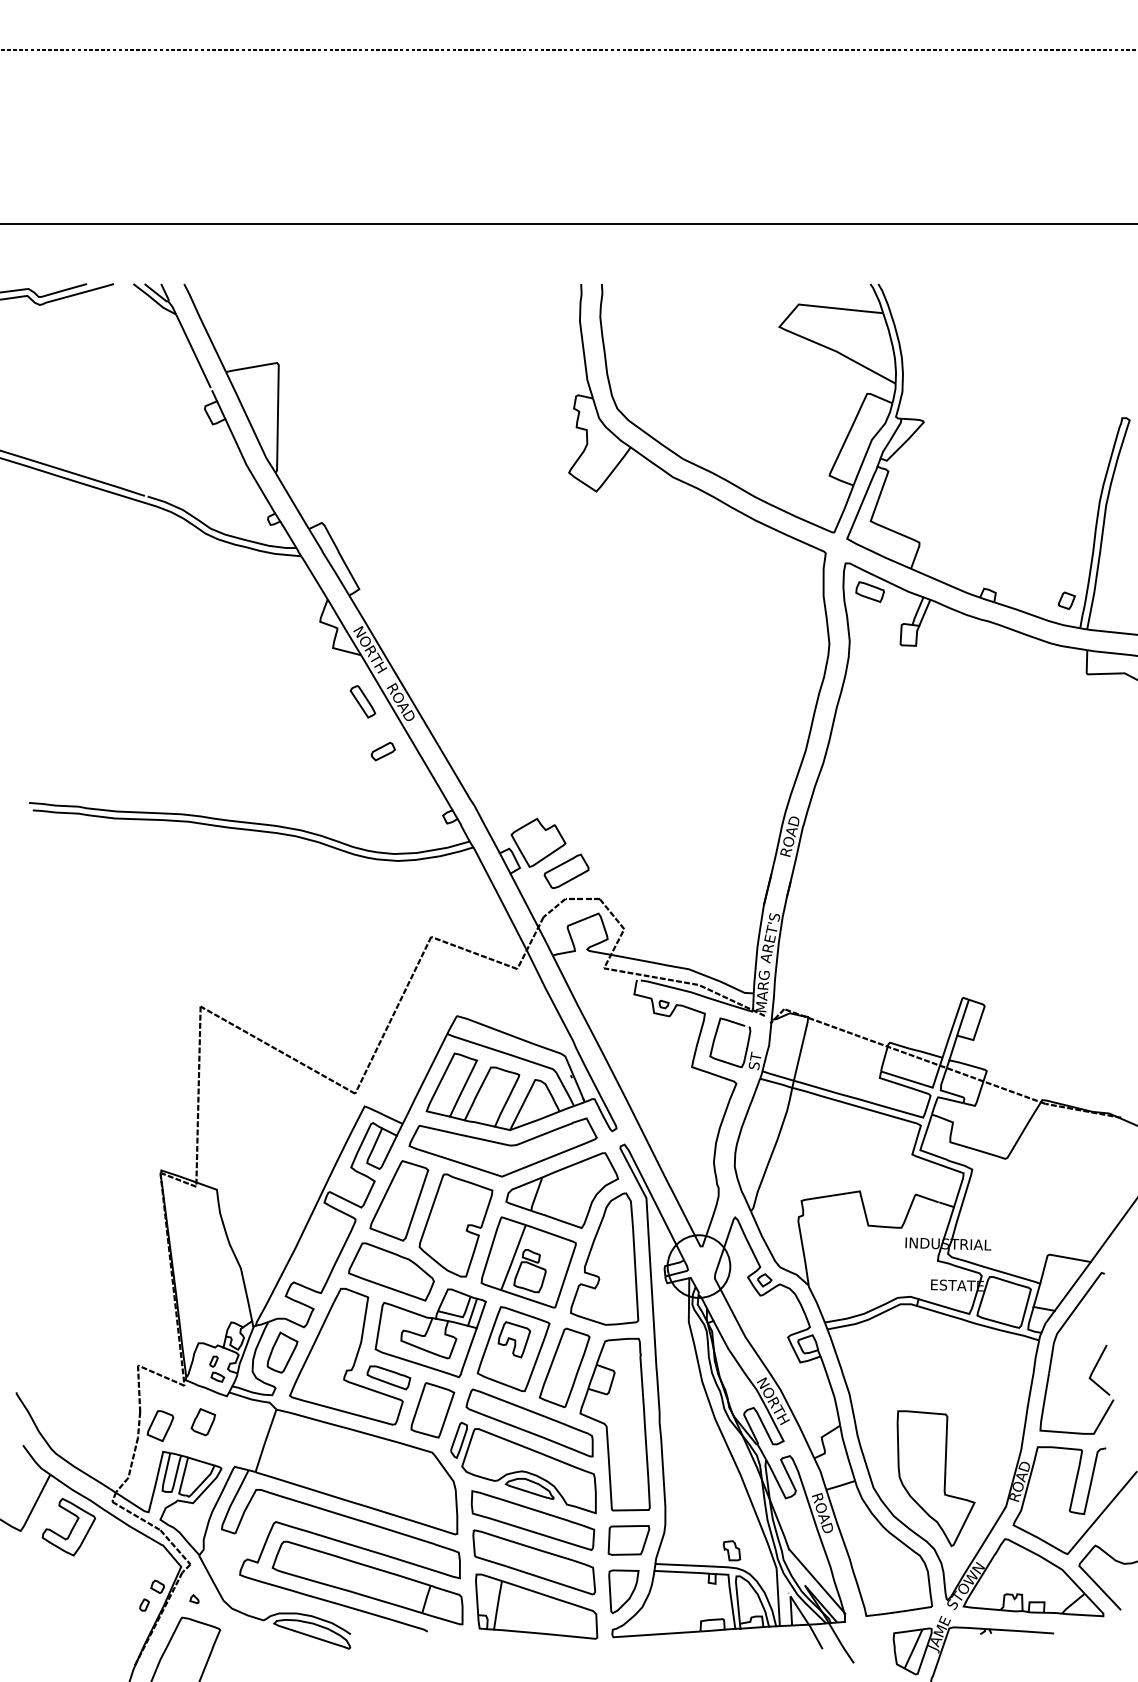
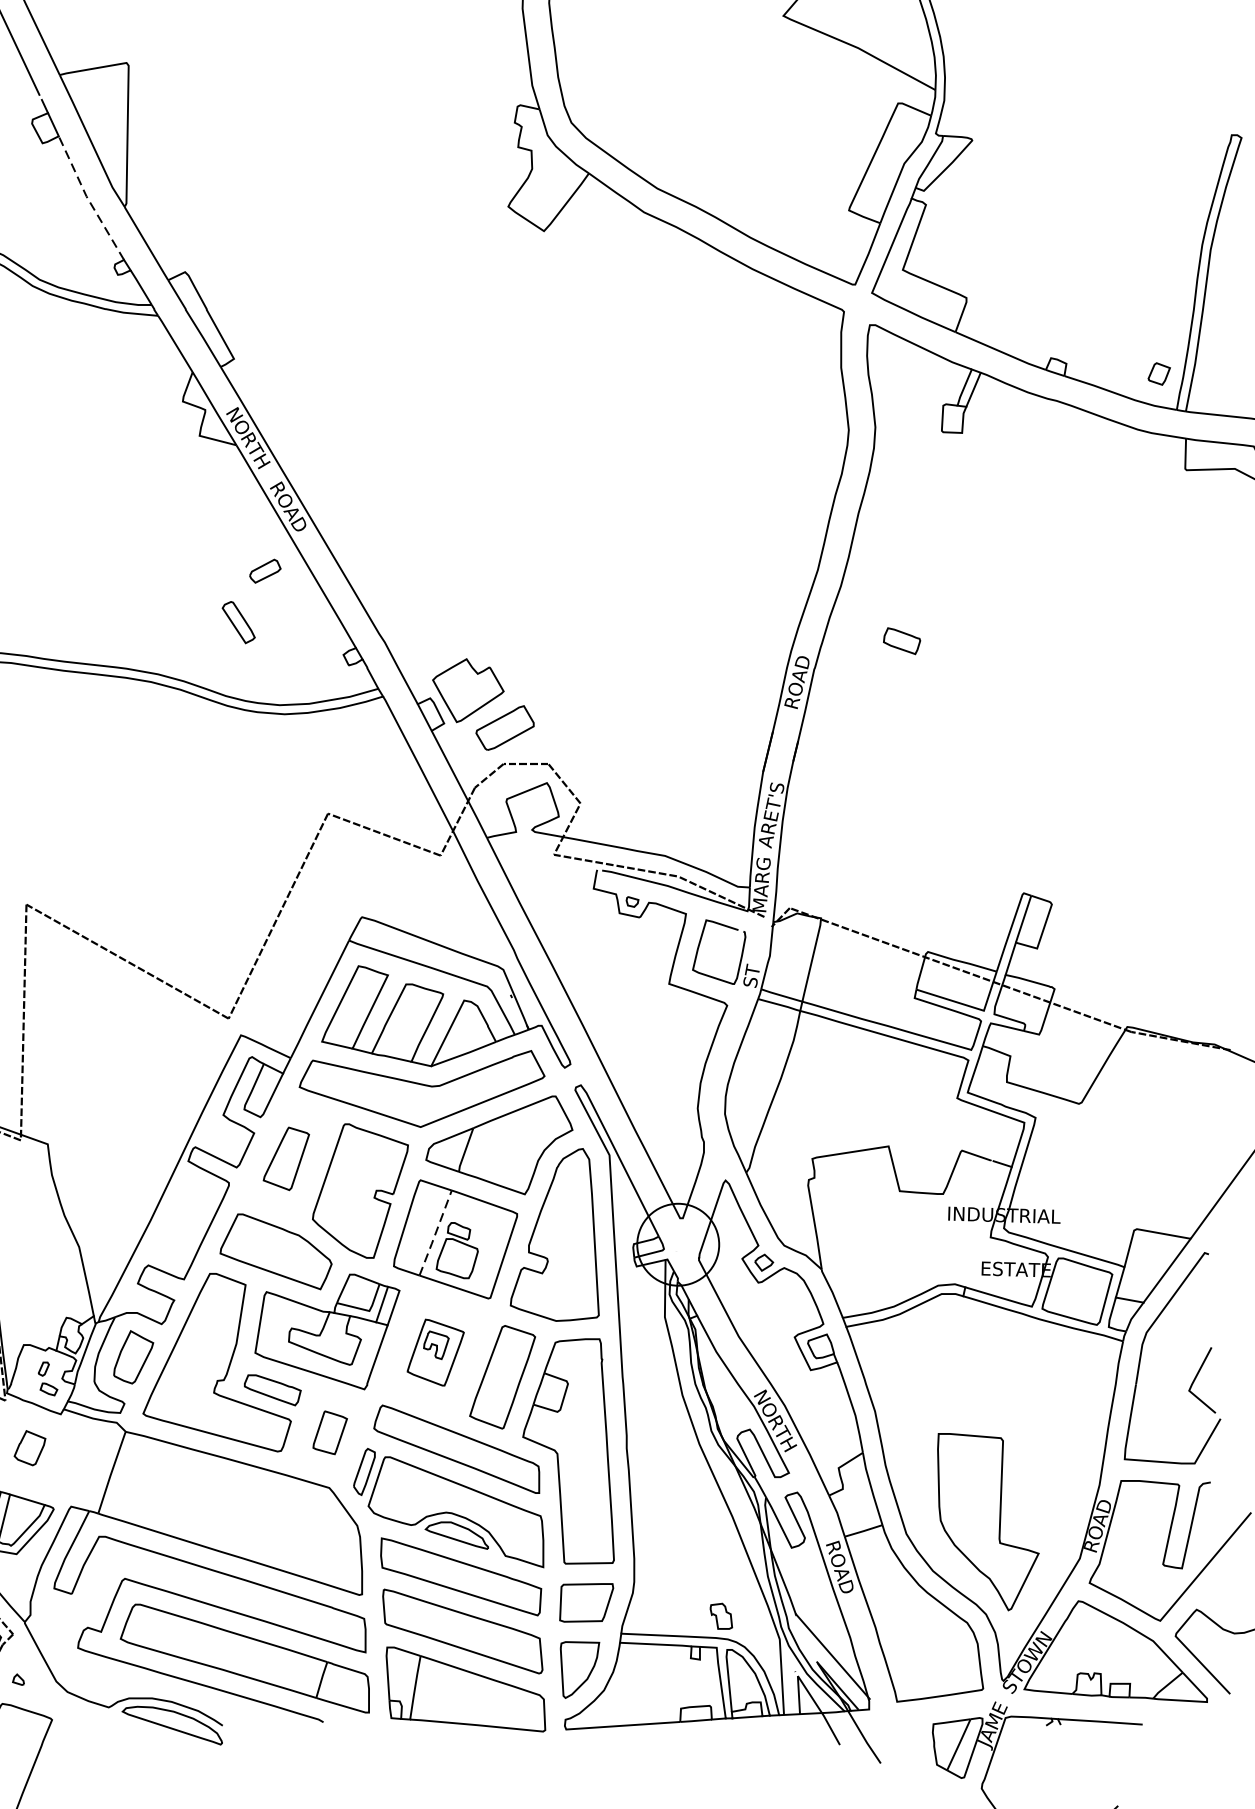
line: (247, 465) -> (87, 197), solid -> dashed
part: (869, 591) -> (901, 640), moved
part: (362, 701) -> (238, 622), moved
part: (399, 1200) -> (286, 1158), size x0.6
line: (513, 1257) -> (435, 1232), solid -> dashed
part: (513, 1348) -> (435, 1351), size x0.6
part: (432, 1410) -> (329, 1432), size x0.6

